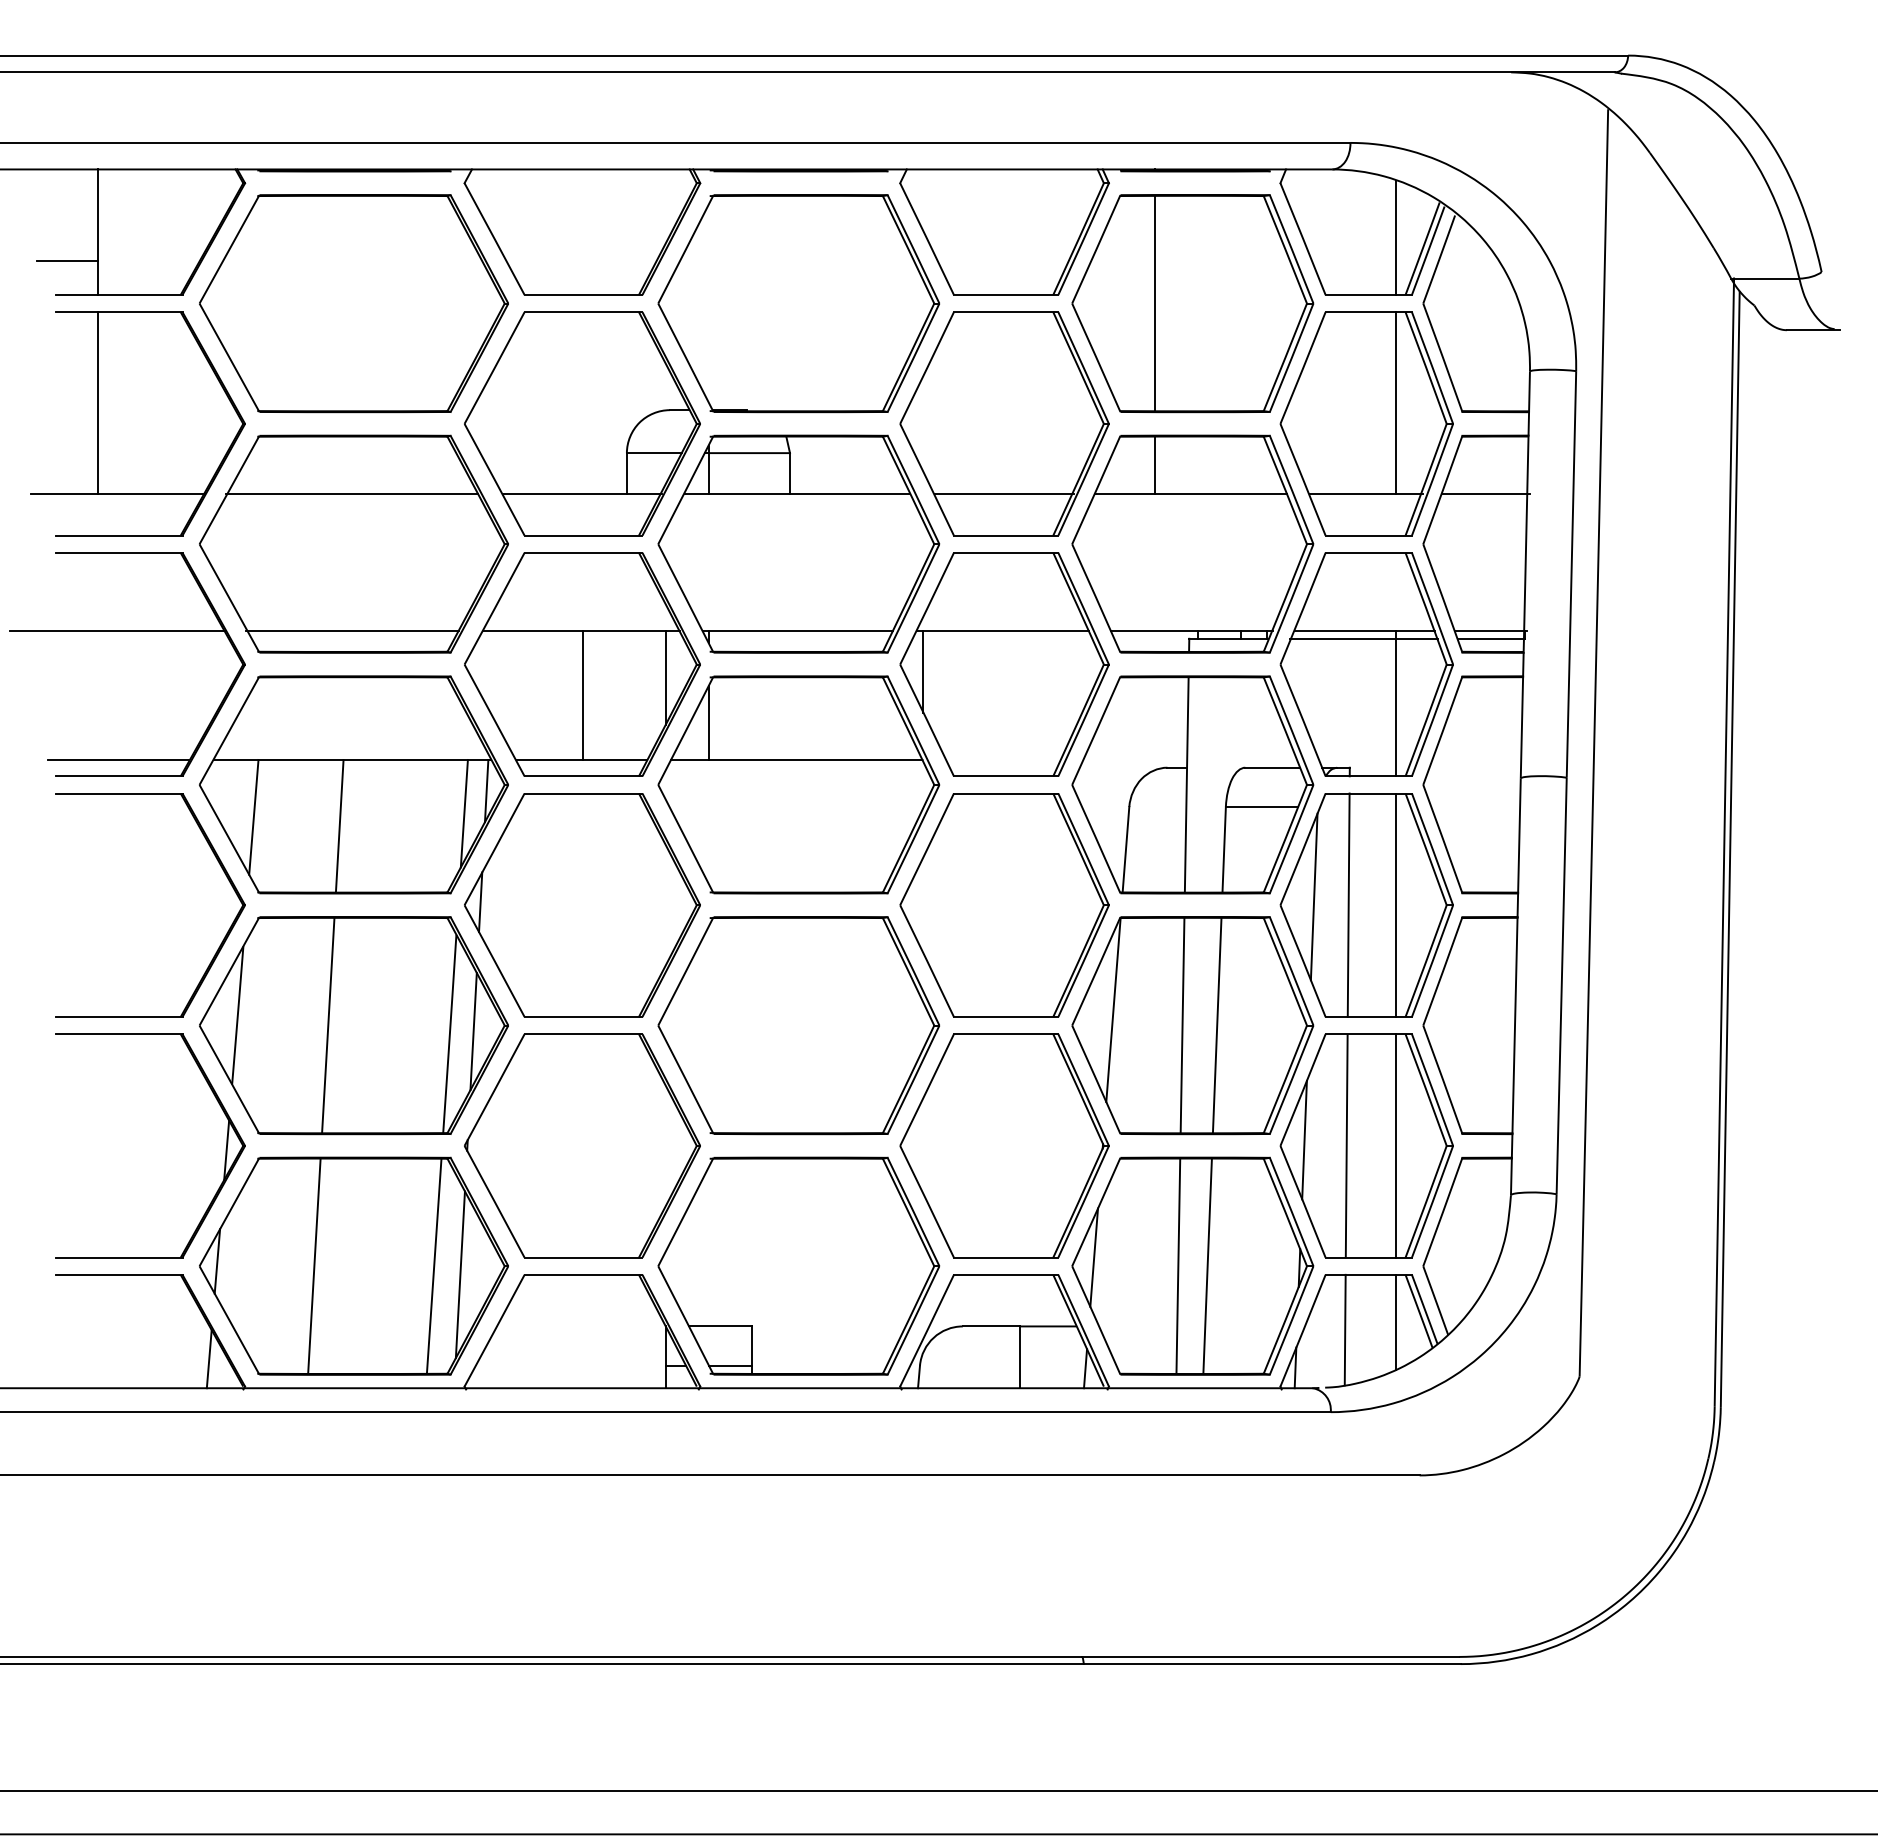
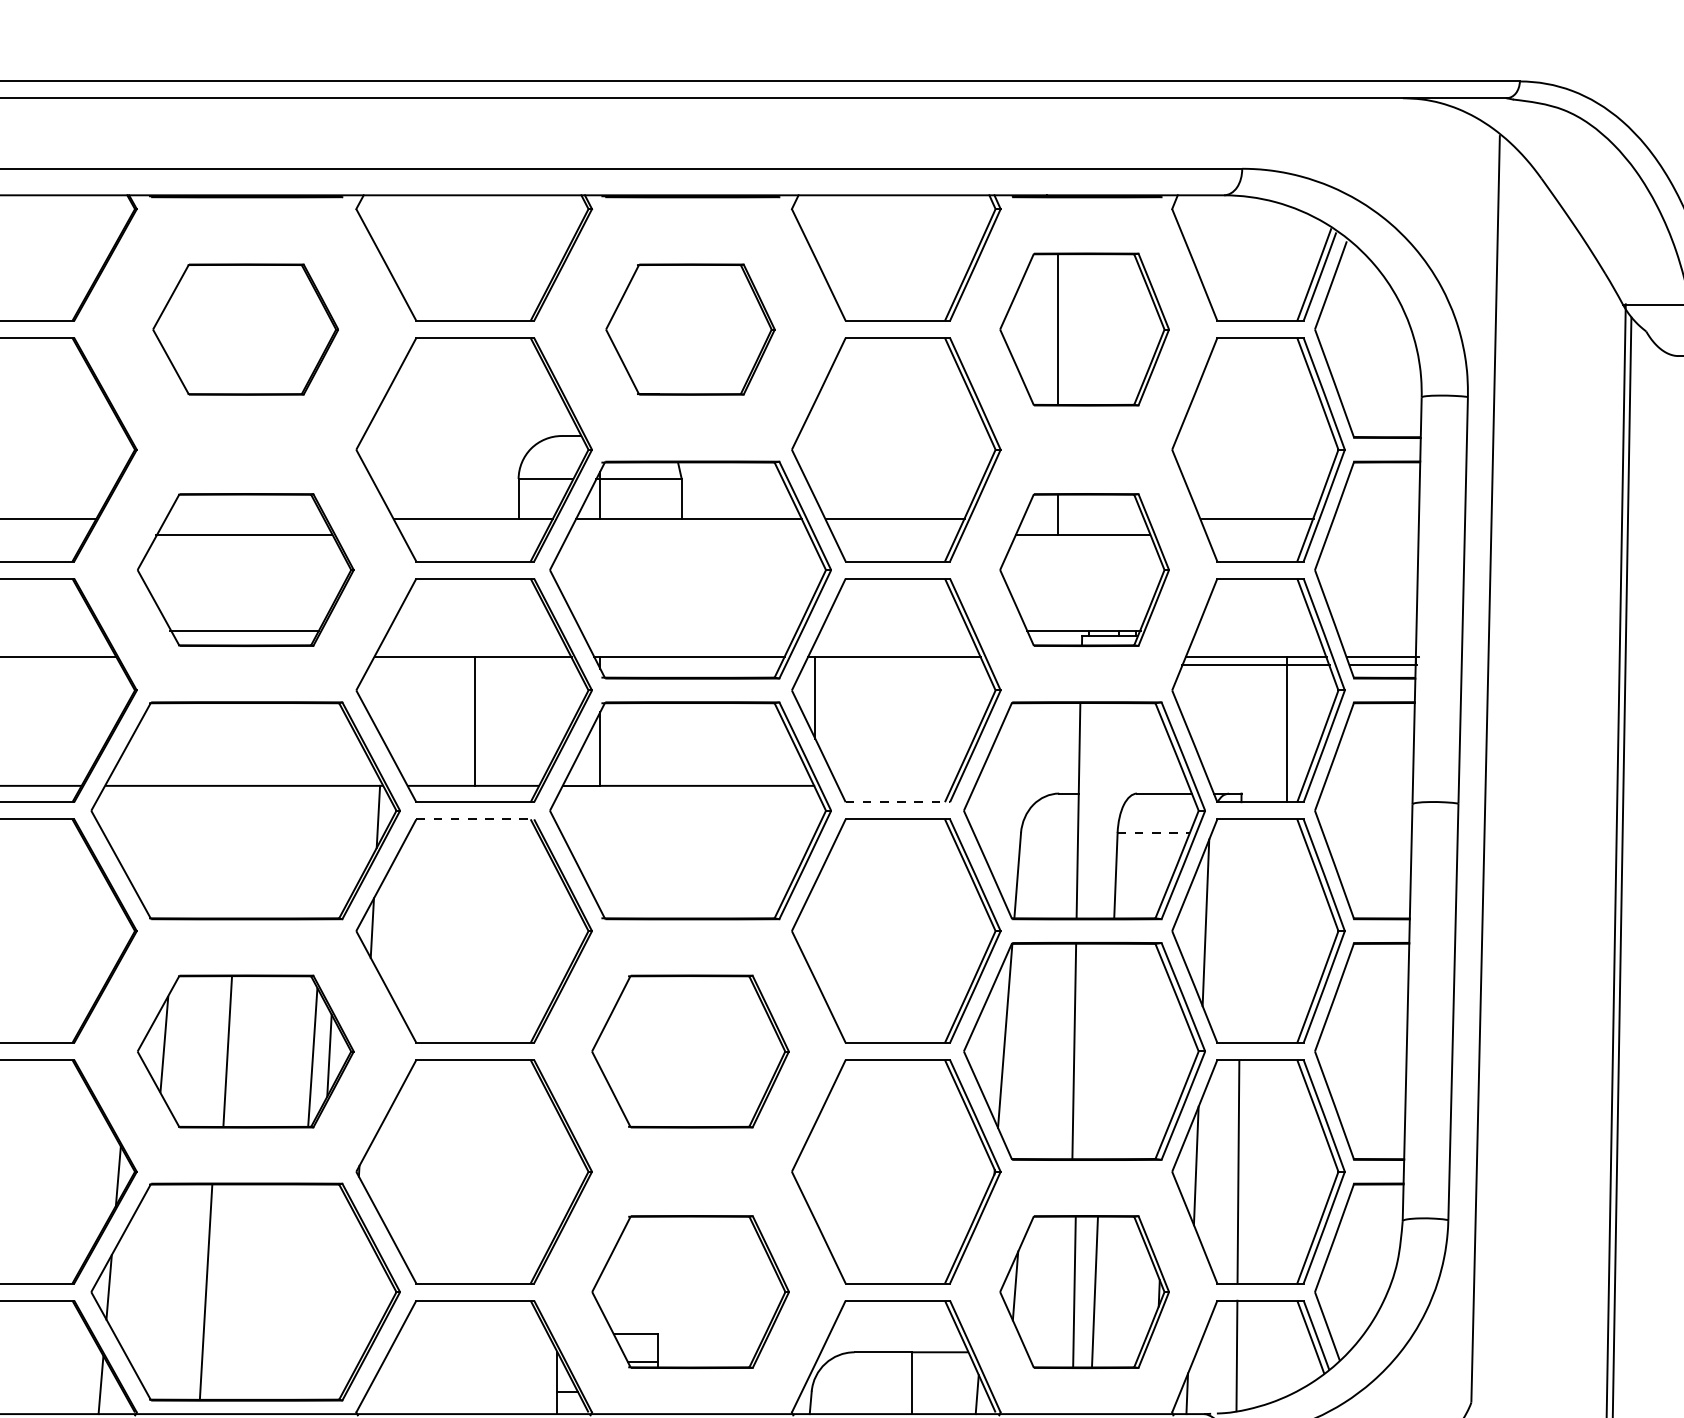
line: (1395, 237) -> (1287, 263), removed
part: (353, 303) -> (245, 329), size x0.6
part: (798, 303) -> (690, 329), size x0.6
part: (1192, 303) -> (1084, 329), size x0.7
line: (1395, 402) -> (1287, 428), removed
line: (1485, 493) -> (1377, 519), removed
part: (353, 543) -> (245, 569), size x0.7
part: (1192, 543) -> (1084, 569), size x0.7
line: (665, 678) -> (557, 704), removed
line: (1006, 776) -> (898, 802), solid -> dashed
line: (583, 793) -> (475, 819), solid -> dashed
line: (1262, 806) -> (1154, 832), solid -> dashed
line: (463, 813) -> (355, 839), removed
line: (253, 816) -> (145, 842), removed
line: (339, 825) -> (231, 851), removed
line: (1348, 904) -> (1240, 930), removed
line: (1395, 904) -> (1287, 930), removed
part: (353, 1025) -> (245, 1051), size x0.7
part: (798, 1025) -> (690, 1051), size x0.7
line: (1216, 1025) -> (1108, 1051), removed
line: (1395, 1145) -> (1287, 1171), removed
line: (433, 1265) -> (325, 1291), removed
part: (798, 1265) -> (690, 1291), size x0.7
part: (1192, 1265) -> (1084, 1291), size x0.7
line: (459, 1274) -> (351, 1300), removed
line: (1395, 1322) -> (1287, 1348), removed

